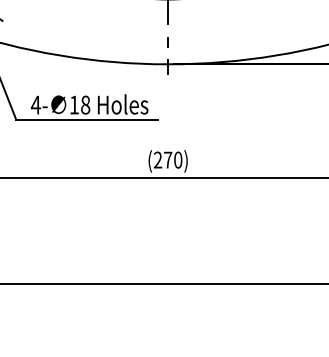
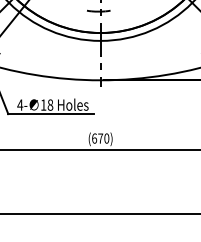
text: (158, 159) -> (94, 138), (270) -> (670)

